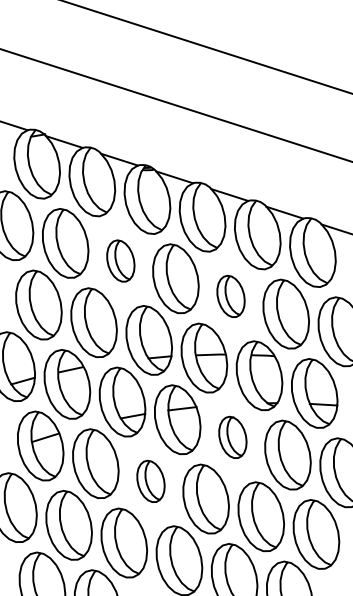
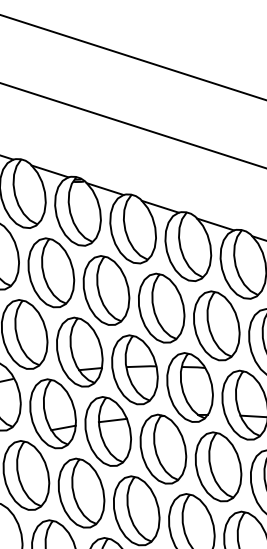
part: (120, 260) -> (51, 272), size x1.67
part: (230, 296) -> (161, 308), size x1.67
part: (232, 437) -> (163, 449), size x1.67
part: (150, 481) -> (81, 493), size x1.67

